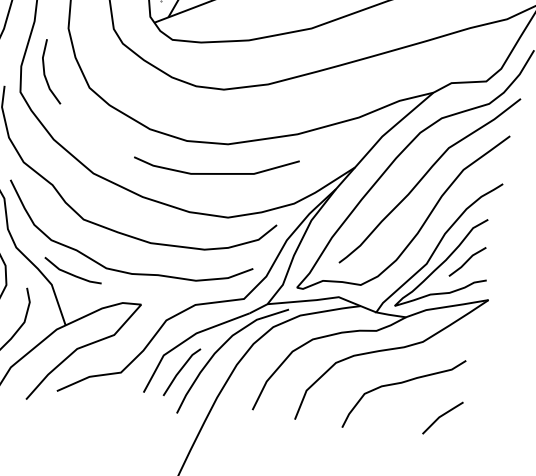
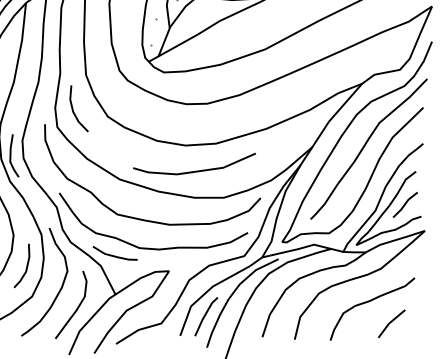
curve: (216, 172) -> (195, 170), moved
line: (442, 416) -> (391, 322), moved

